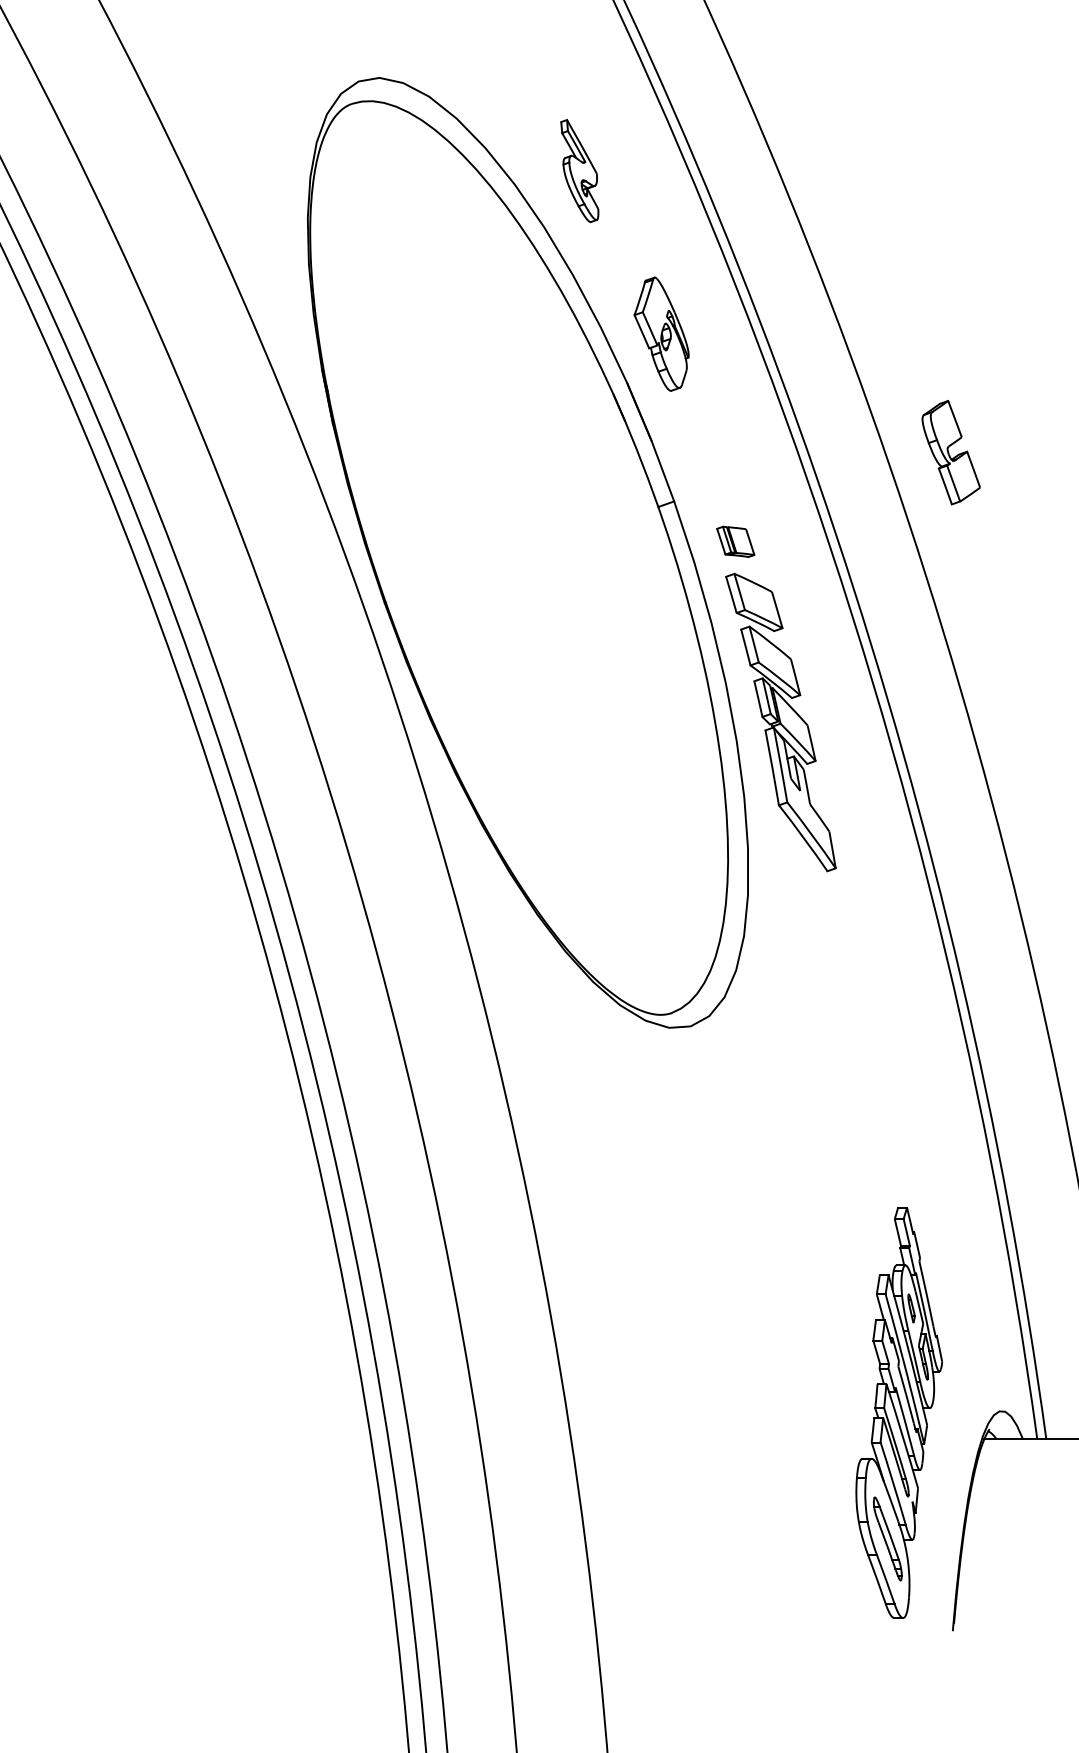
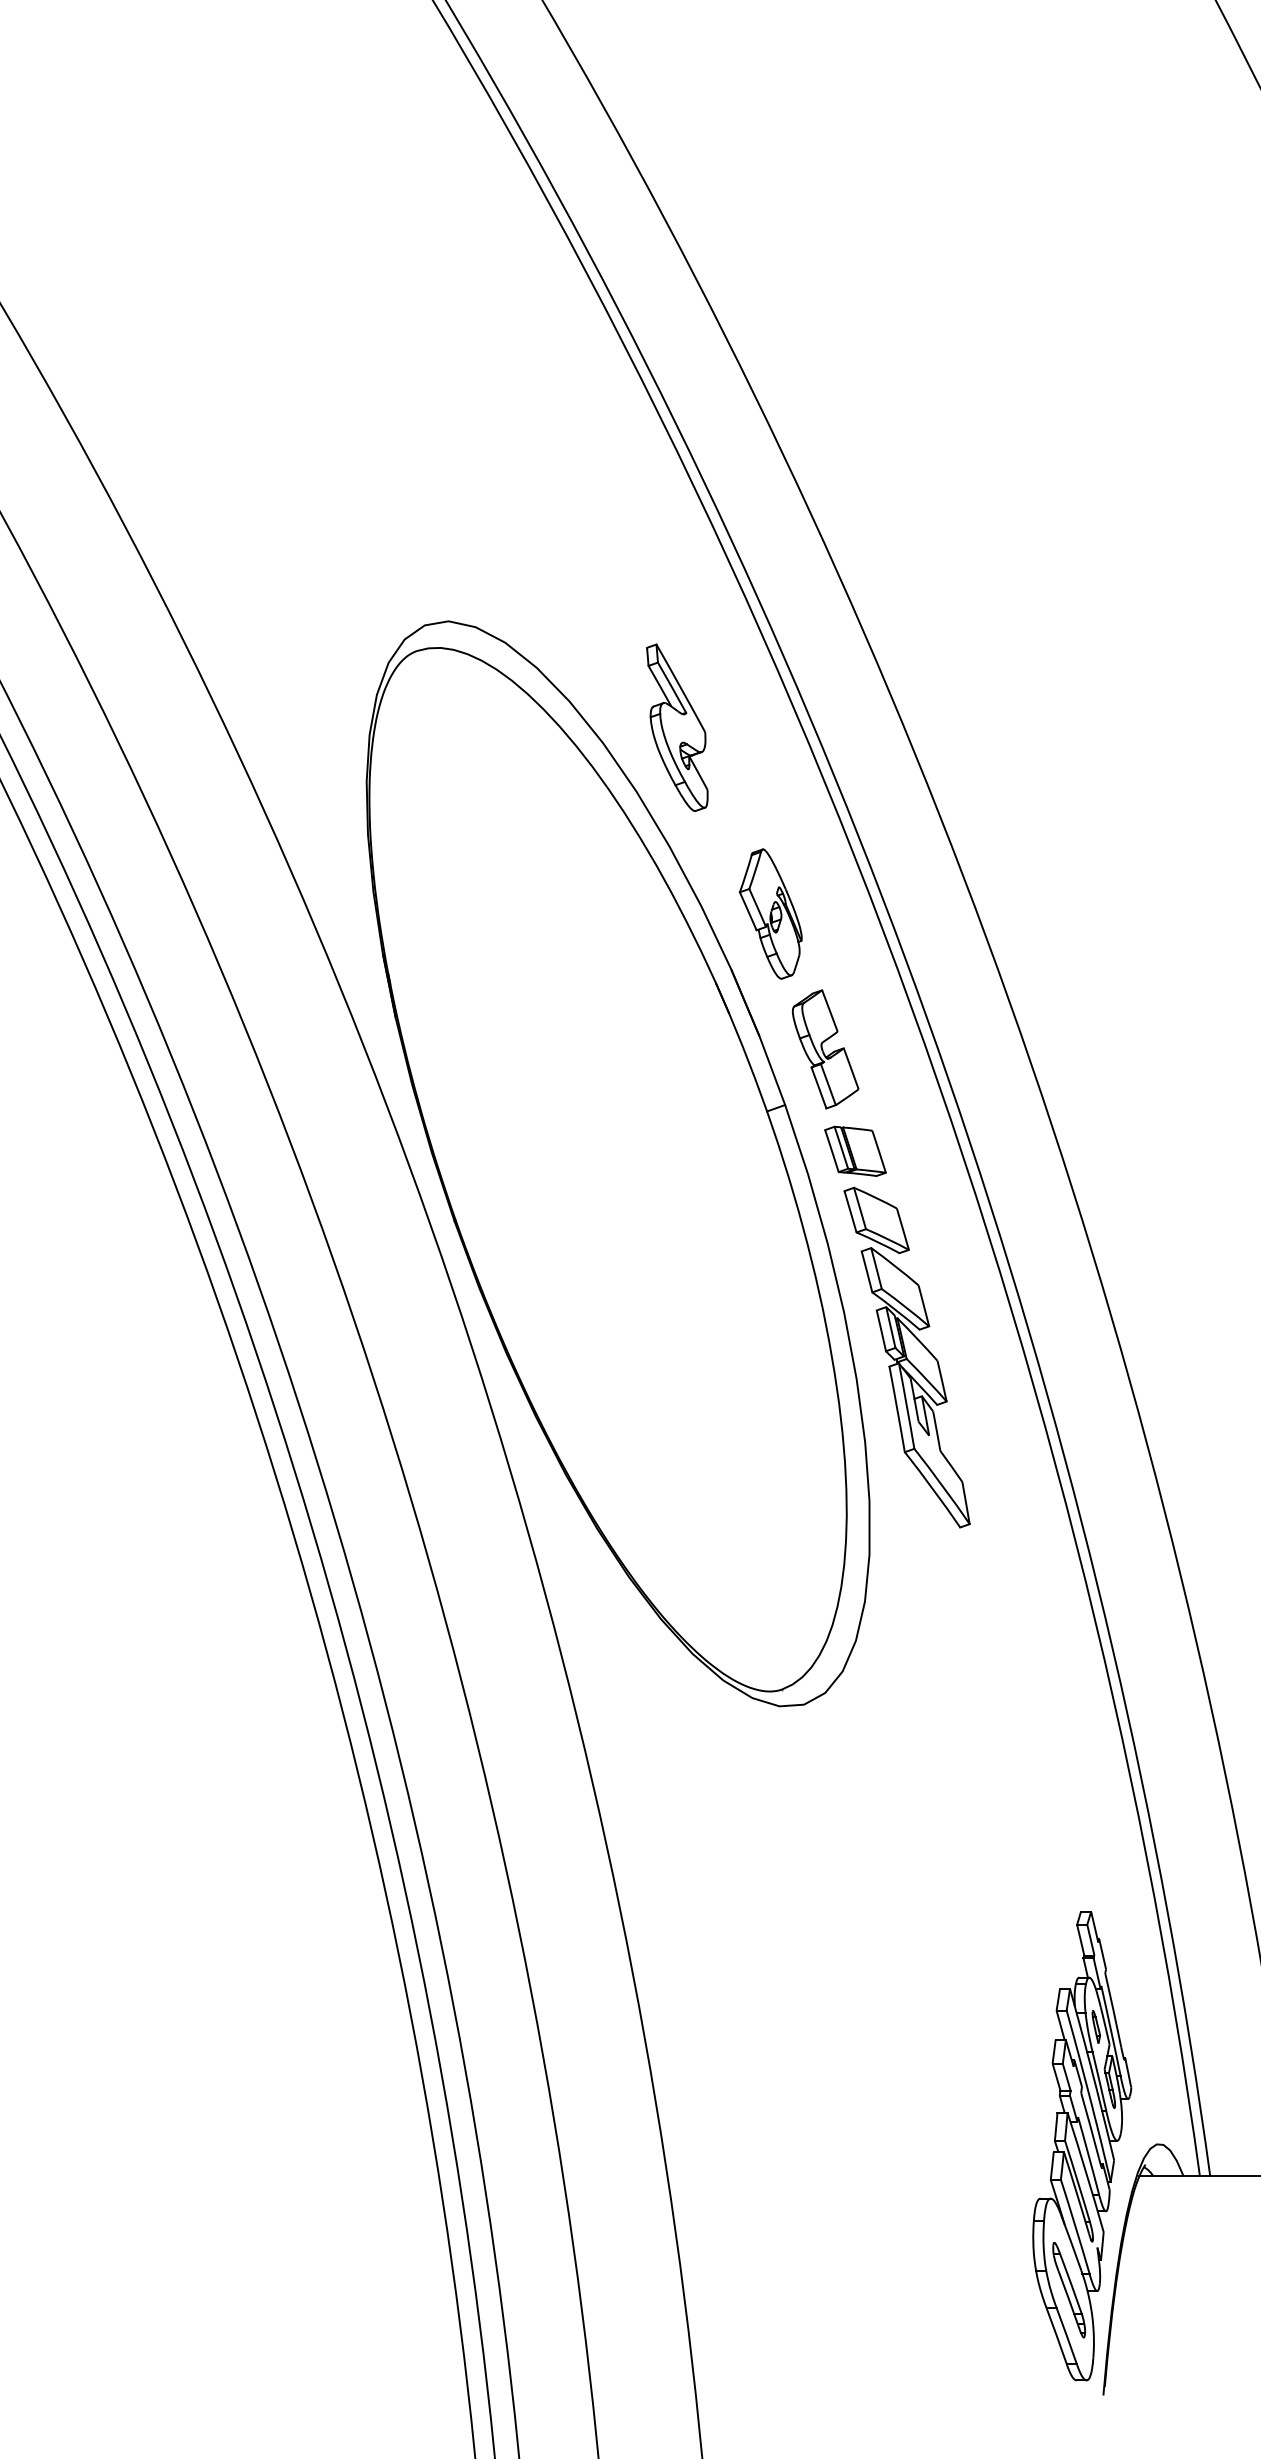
part: (579, 170) -> (677, 727), size x1.43
part: (951, 452) -> (825, 1049), moved
part: (735, 541) -> (855, 1150), size x1.43
part: (899, 1413) -> (1082, 2146), moved

